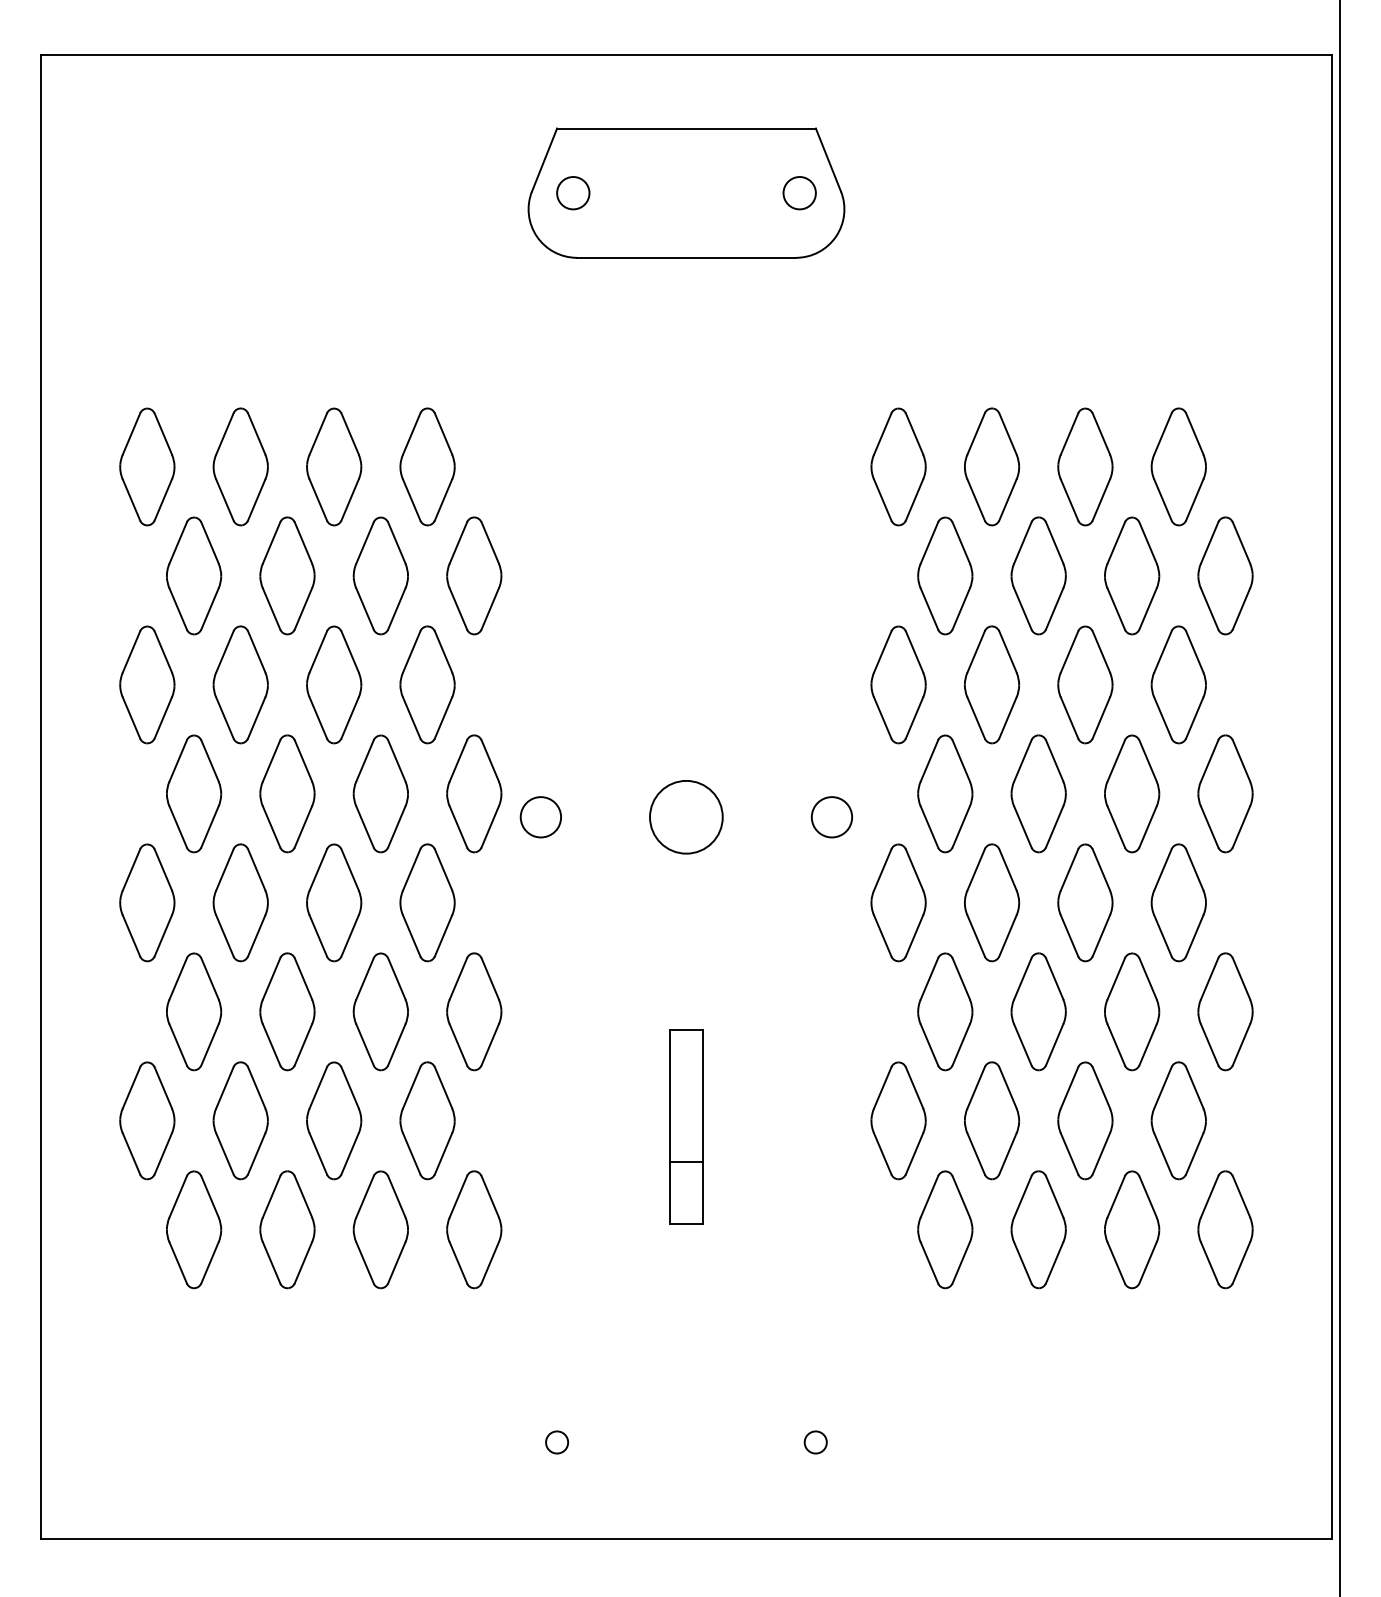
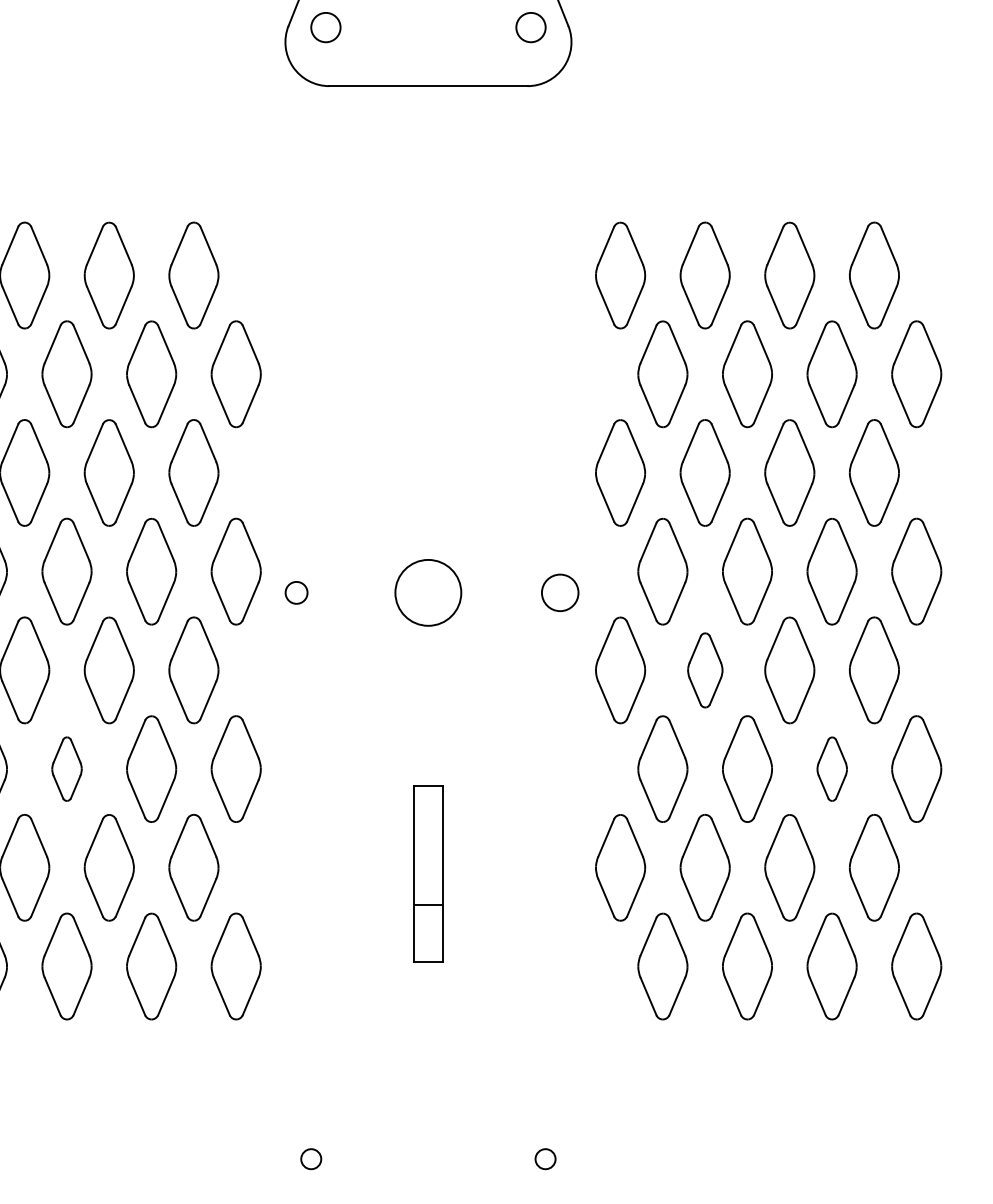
circle: (540, 817) -> (296, 593), size x0.6
part: (992, 902) -> (705, 670), size x0.7
part: (287, 1011) -> (67, 768), size x0.6
part: (1132, 1011) -> (832, 768), size x0.6

